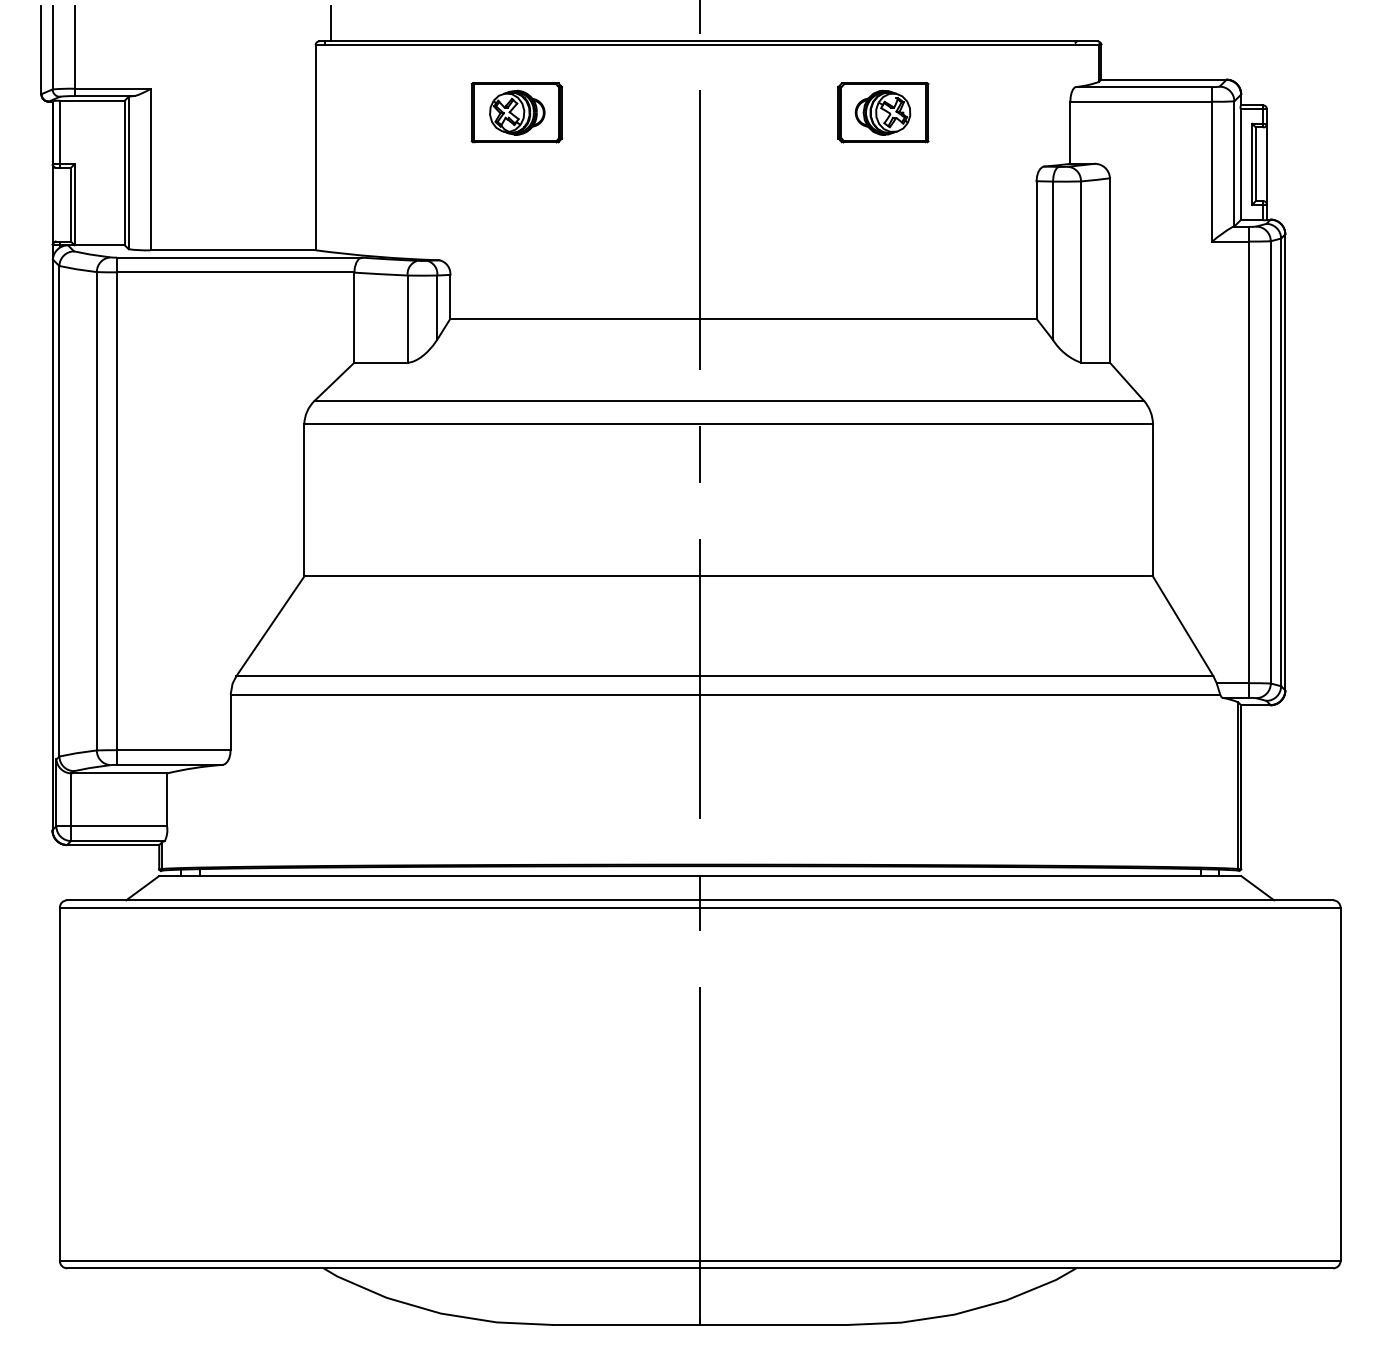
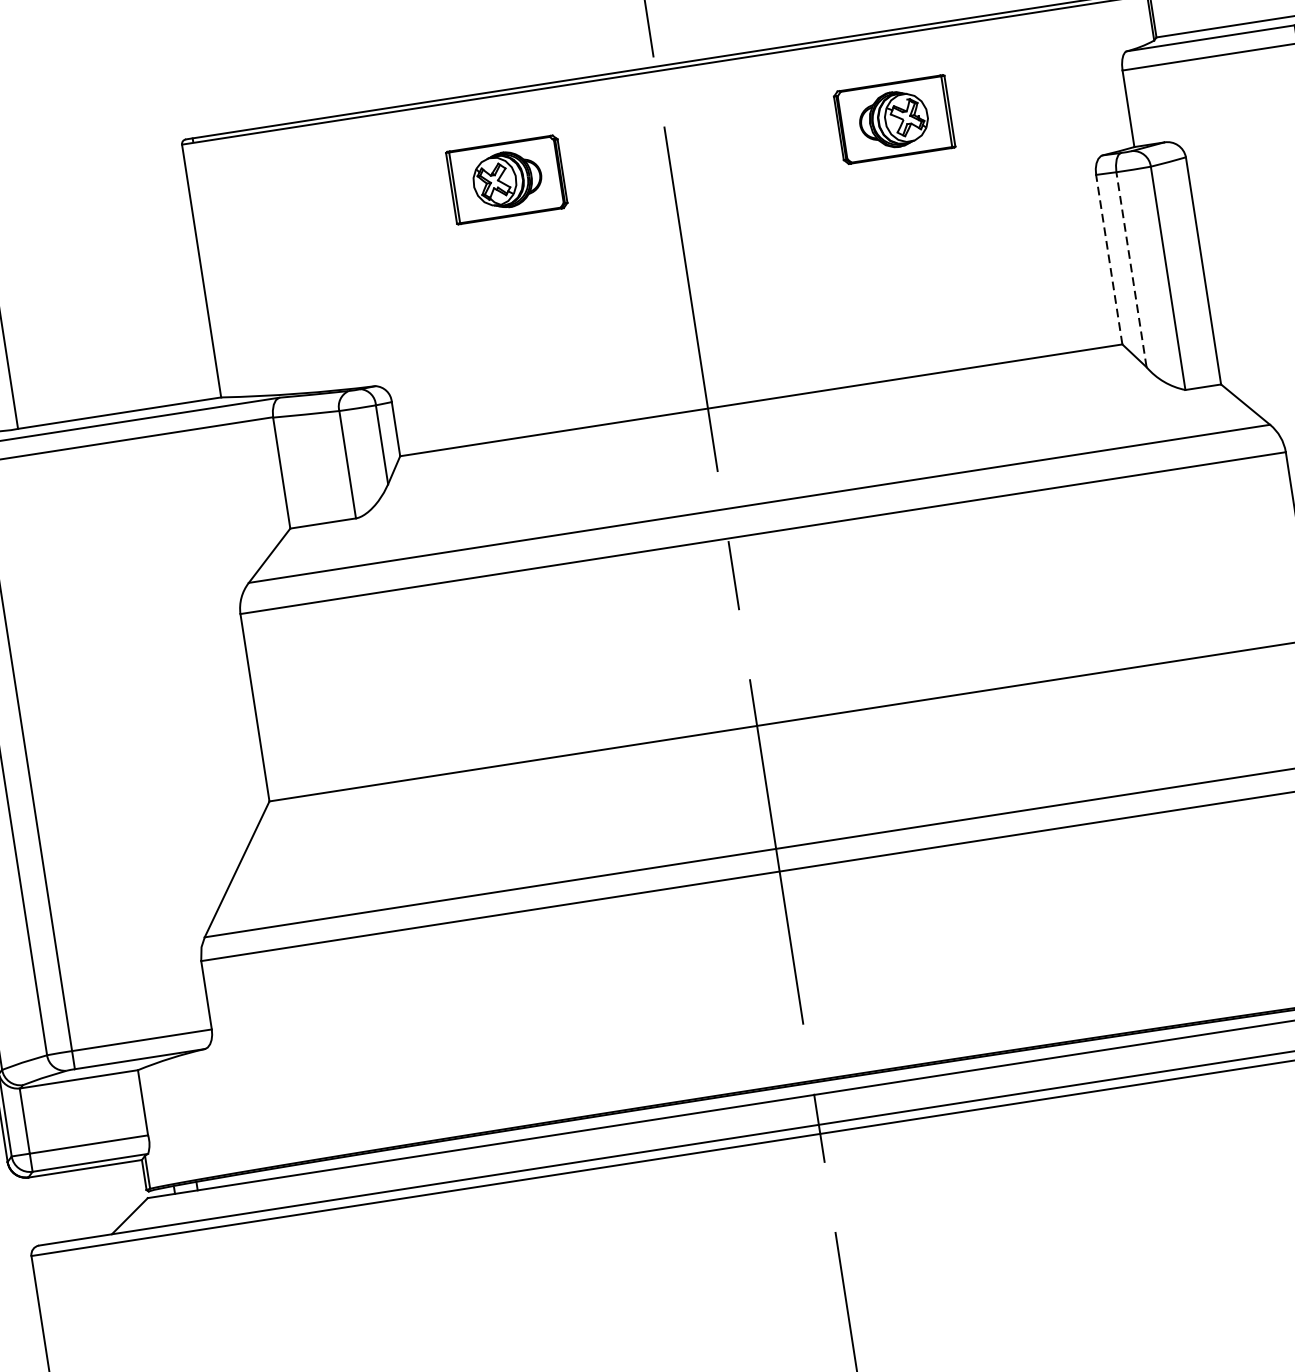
line: (330, 23) -> (196, 115), removed
part: (516, 112) -> (506, 179), moved
line: (1036, 250) -> (1109, 260), solid -> dashed
line: (1052, 260) -> (1130, 269), solid -> dashed

